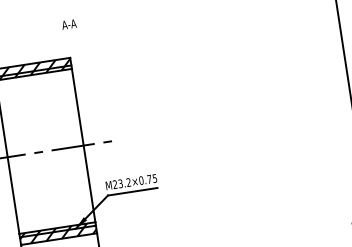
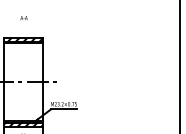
text: (68, 25) -> (23, 18), moved

